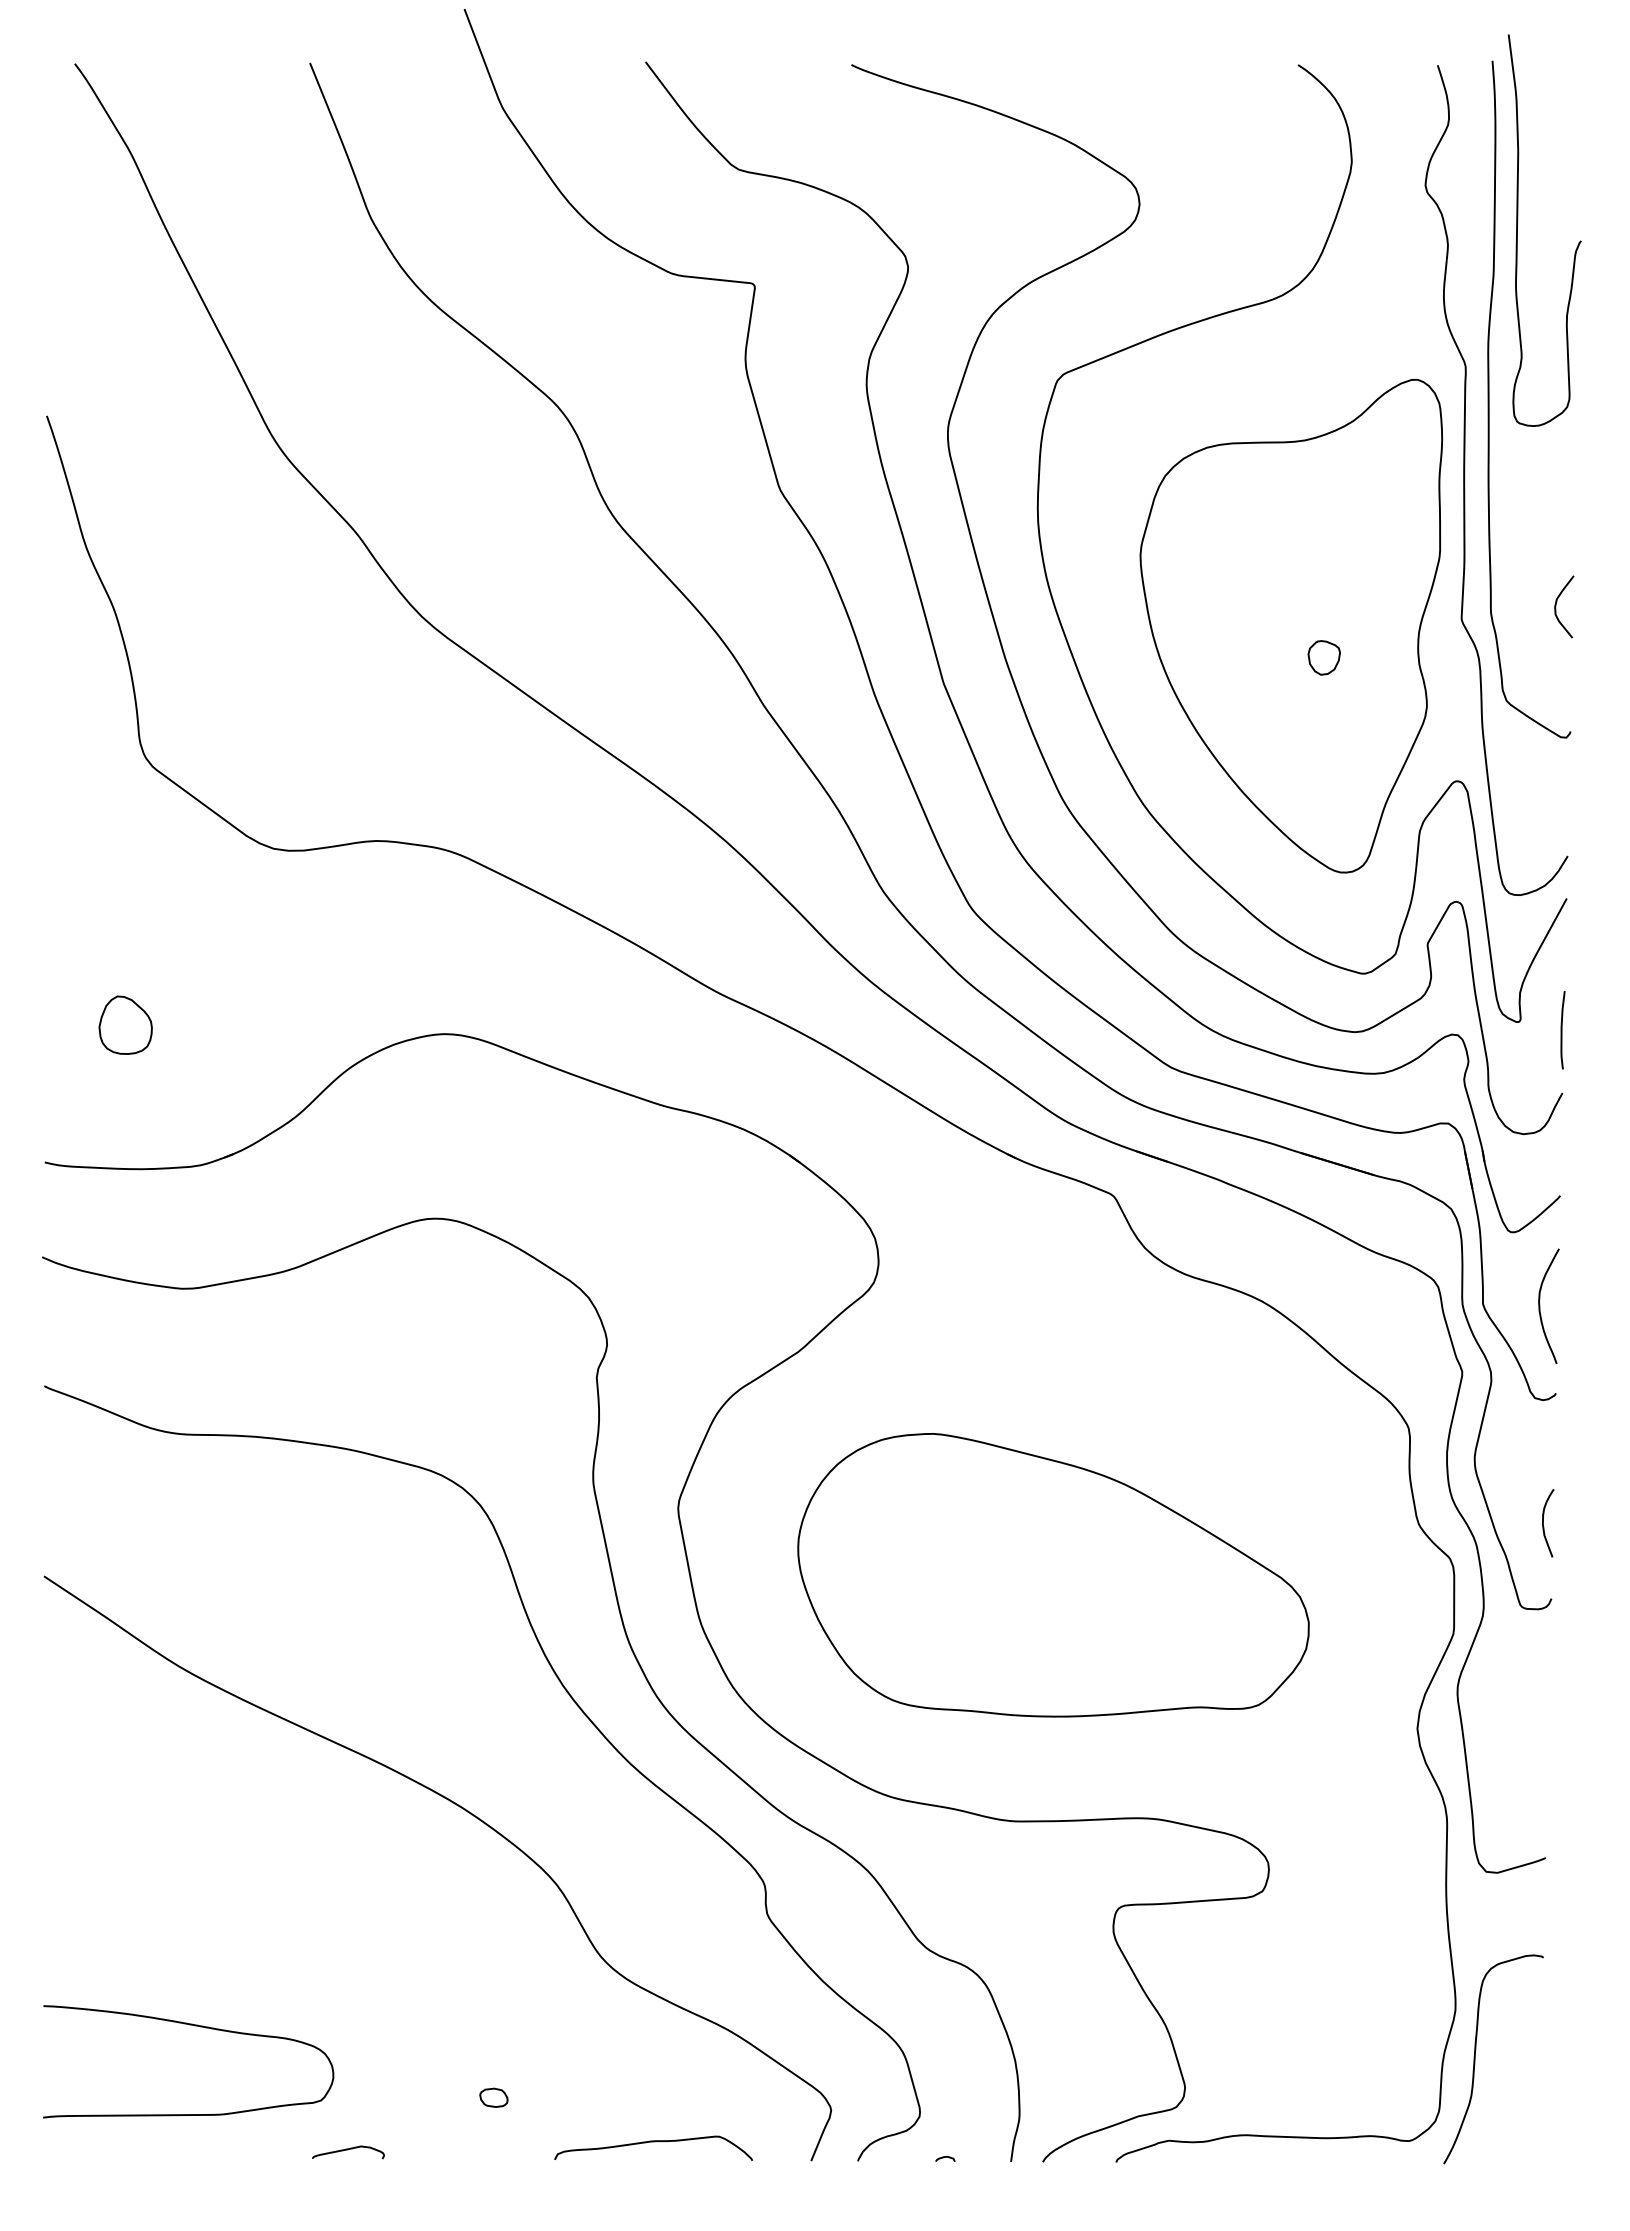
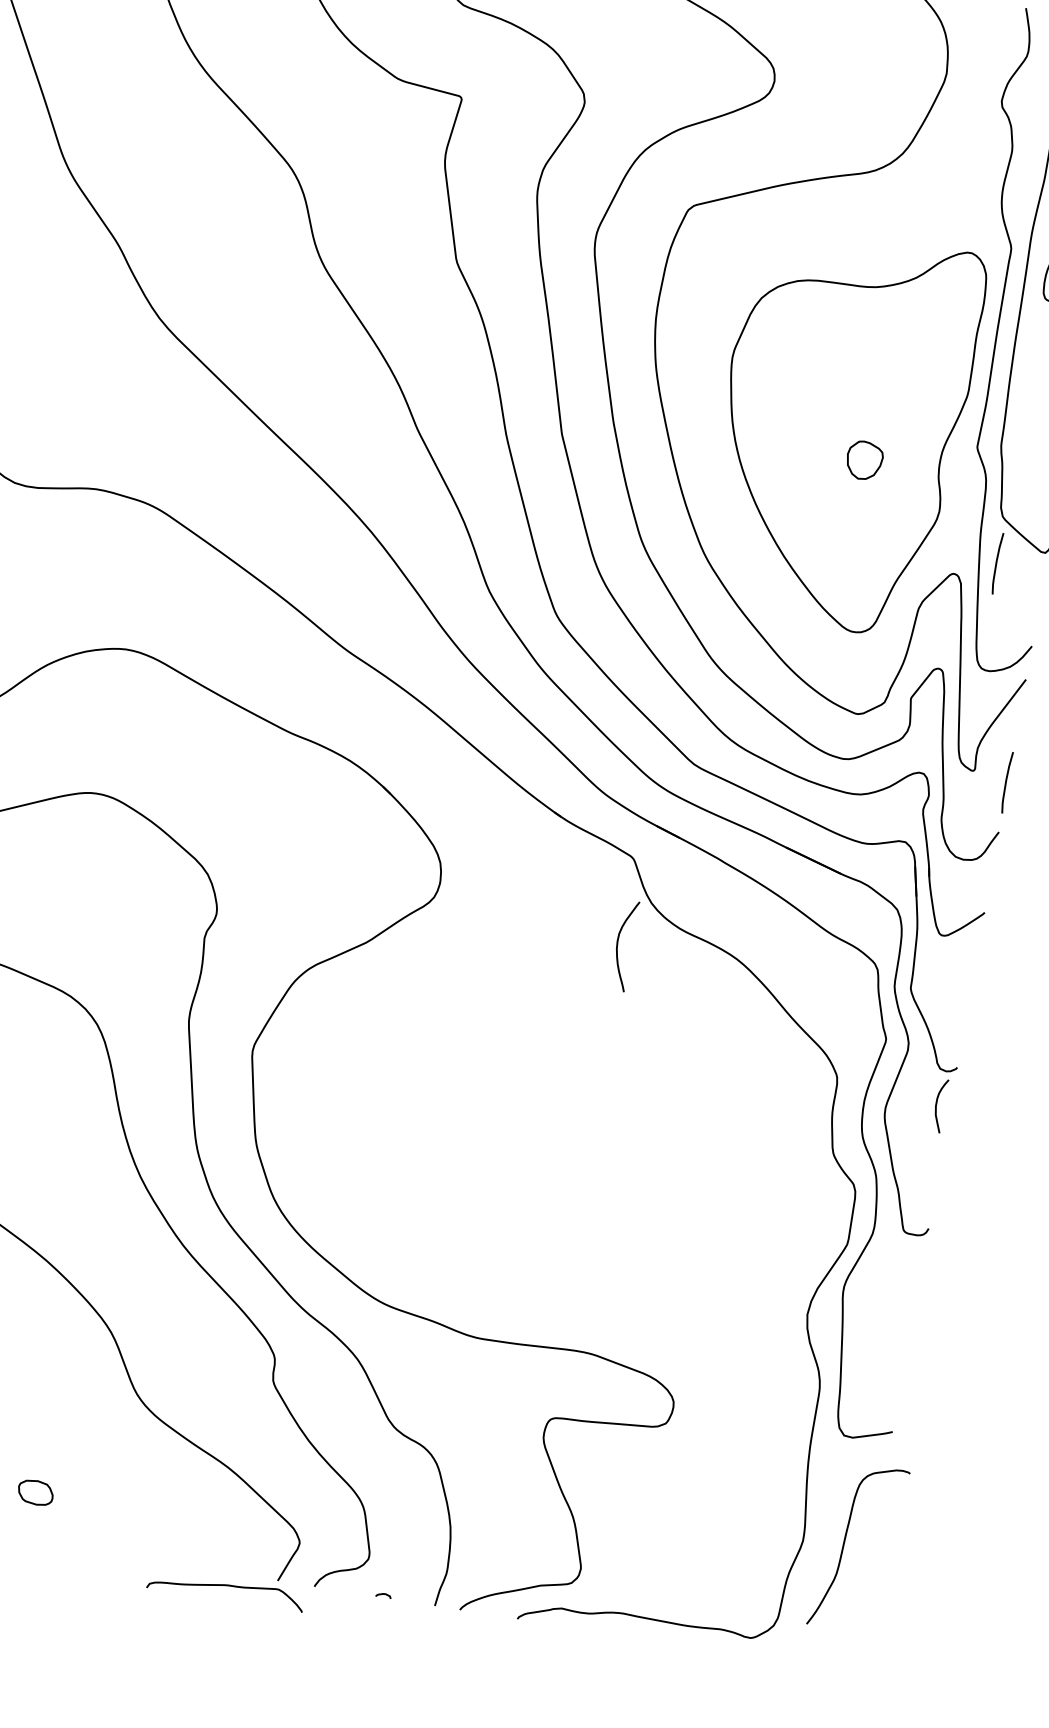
part: (1323, 657) -> (864, 460), size x1.4
curve: (1508, 760) -> (997, 563), added
curve: (1540, 1305) -> (618, 944), moved
curve: (1543, 1523) -> (936, 1105), moved
part: (1053, 1575) -> (539, 1149), removed
curve: (1475, 2059) -> (844, 1545), moved
part: (493, 2097) -> (35, 1492), size x1.6
curve: (653, 2142) -> (226, 1586), moved

